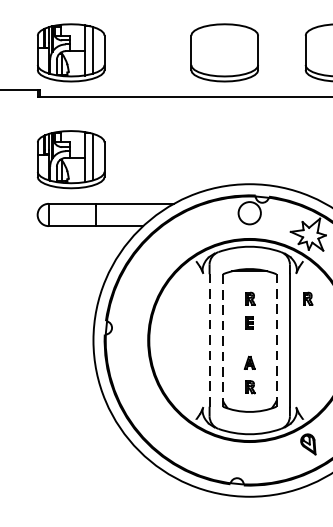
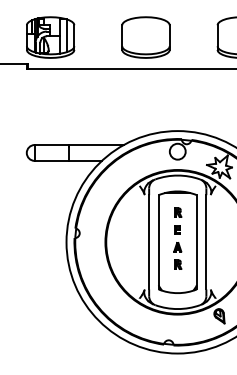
part: (224, 52) -> (145, 37), moved
part: (70, 159) -> (50, 113), removed
part: (308, 298) -> (219, 212), removed
line: (210, 339) -> (149, 241), dashed -> solid
line: (276, 339) -> (196, 241), dashed -> solid
line: (222, 340) -> (158, 242), dashed -> solid
part: (249, 374) -> (177, 255), moved

